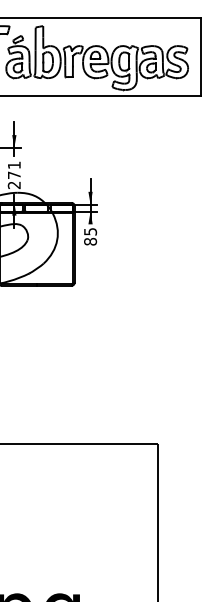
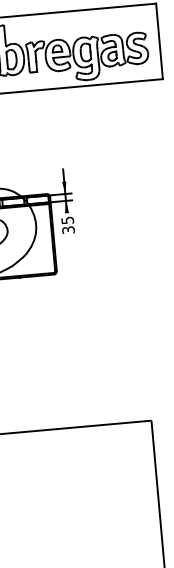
text: (90, 241) -> (68, 229), 85 -> 35

